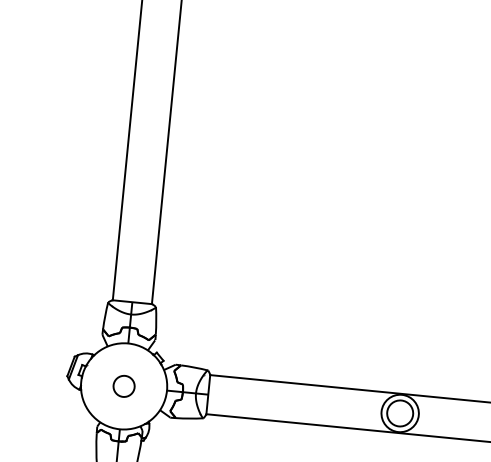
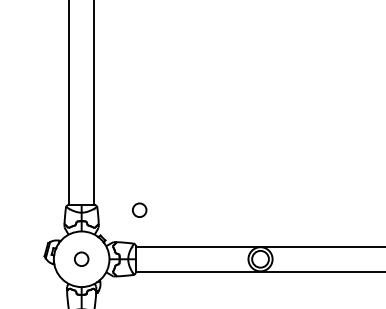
circle: (220, 318) -> (139, 209), added

